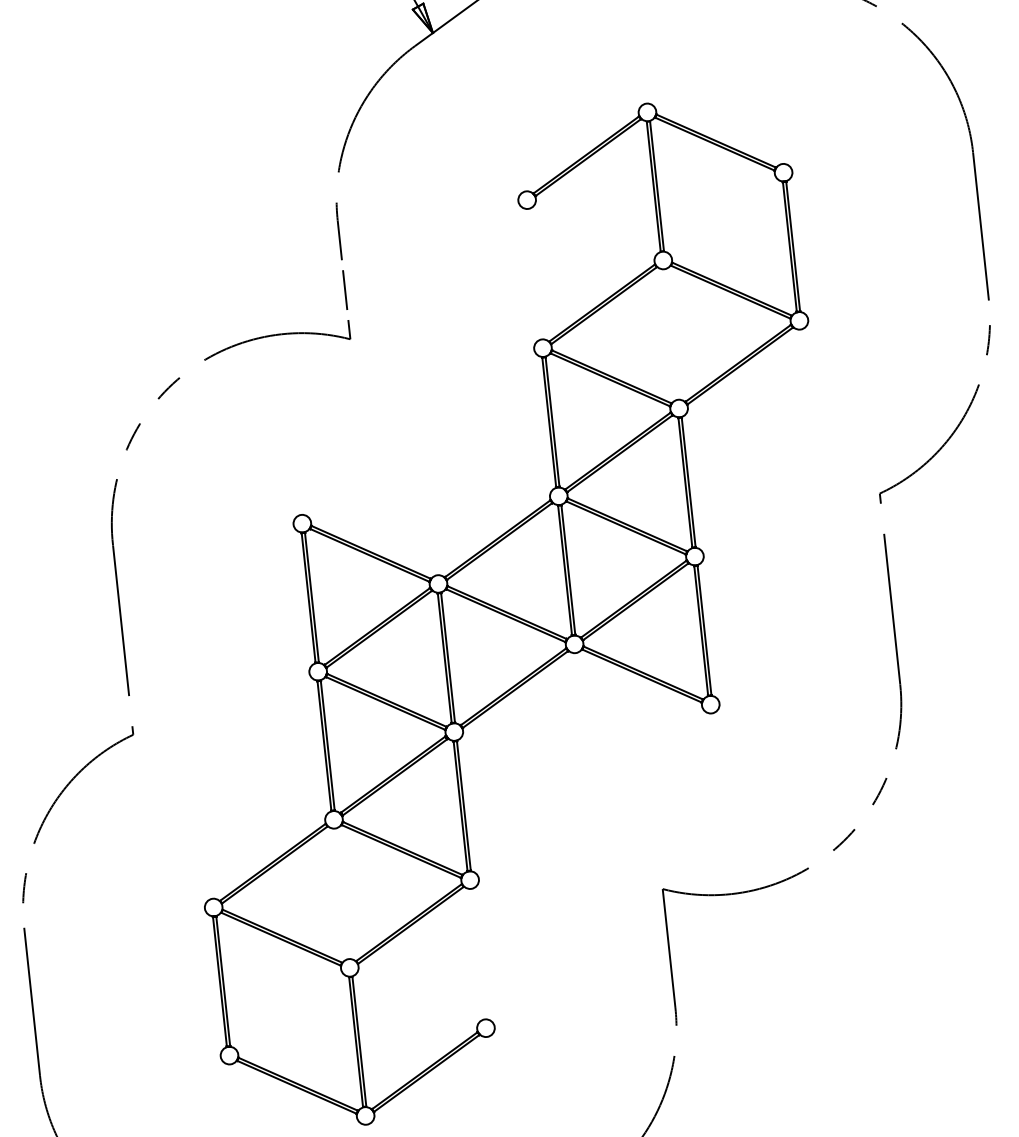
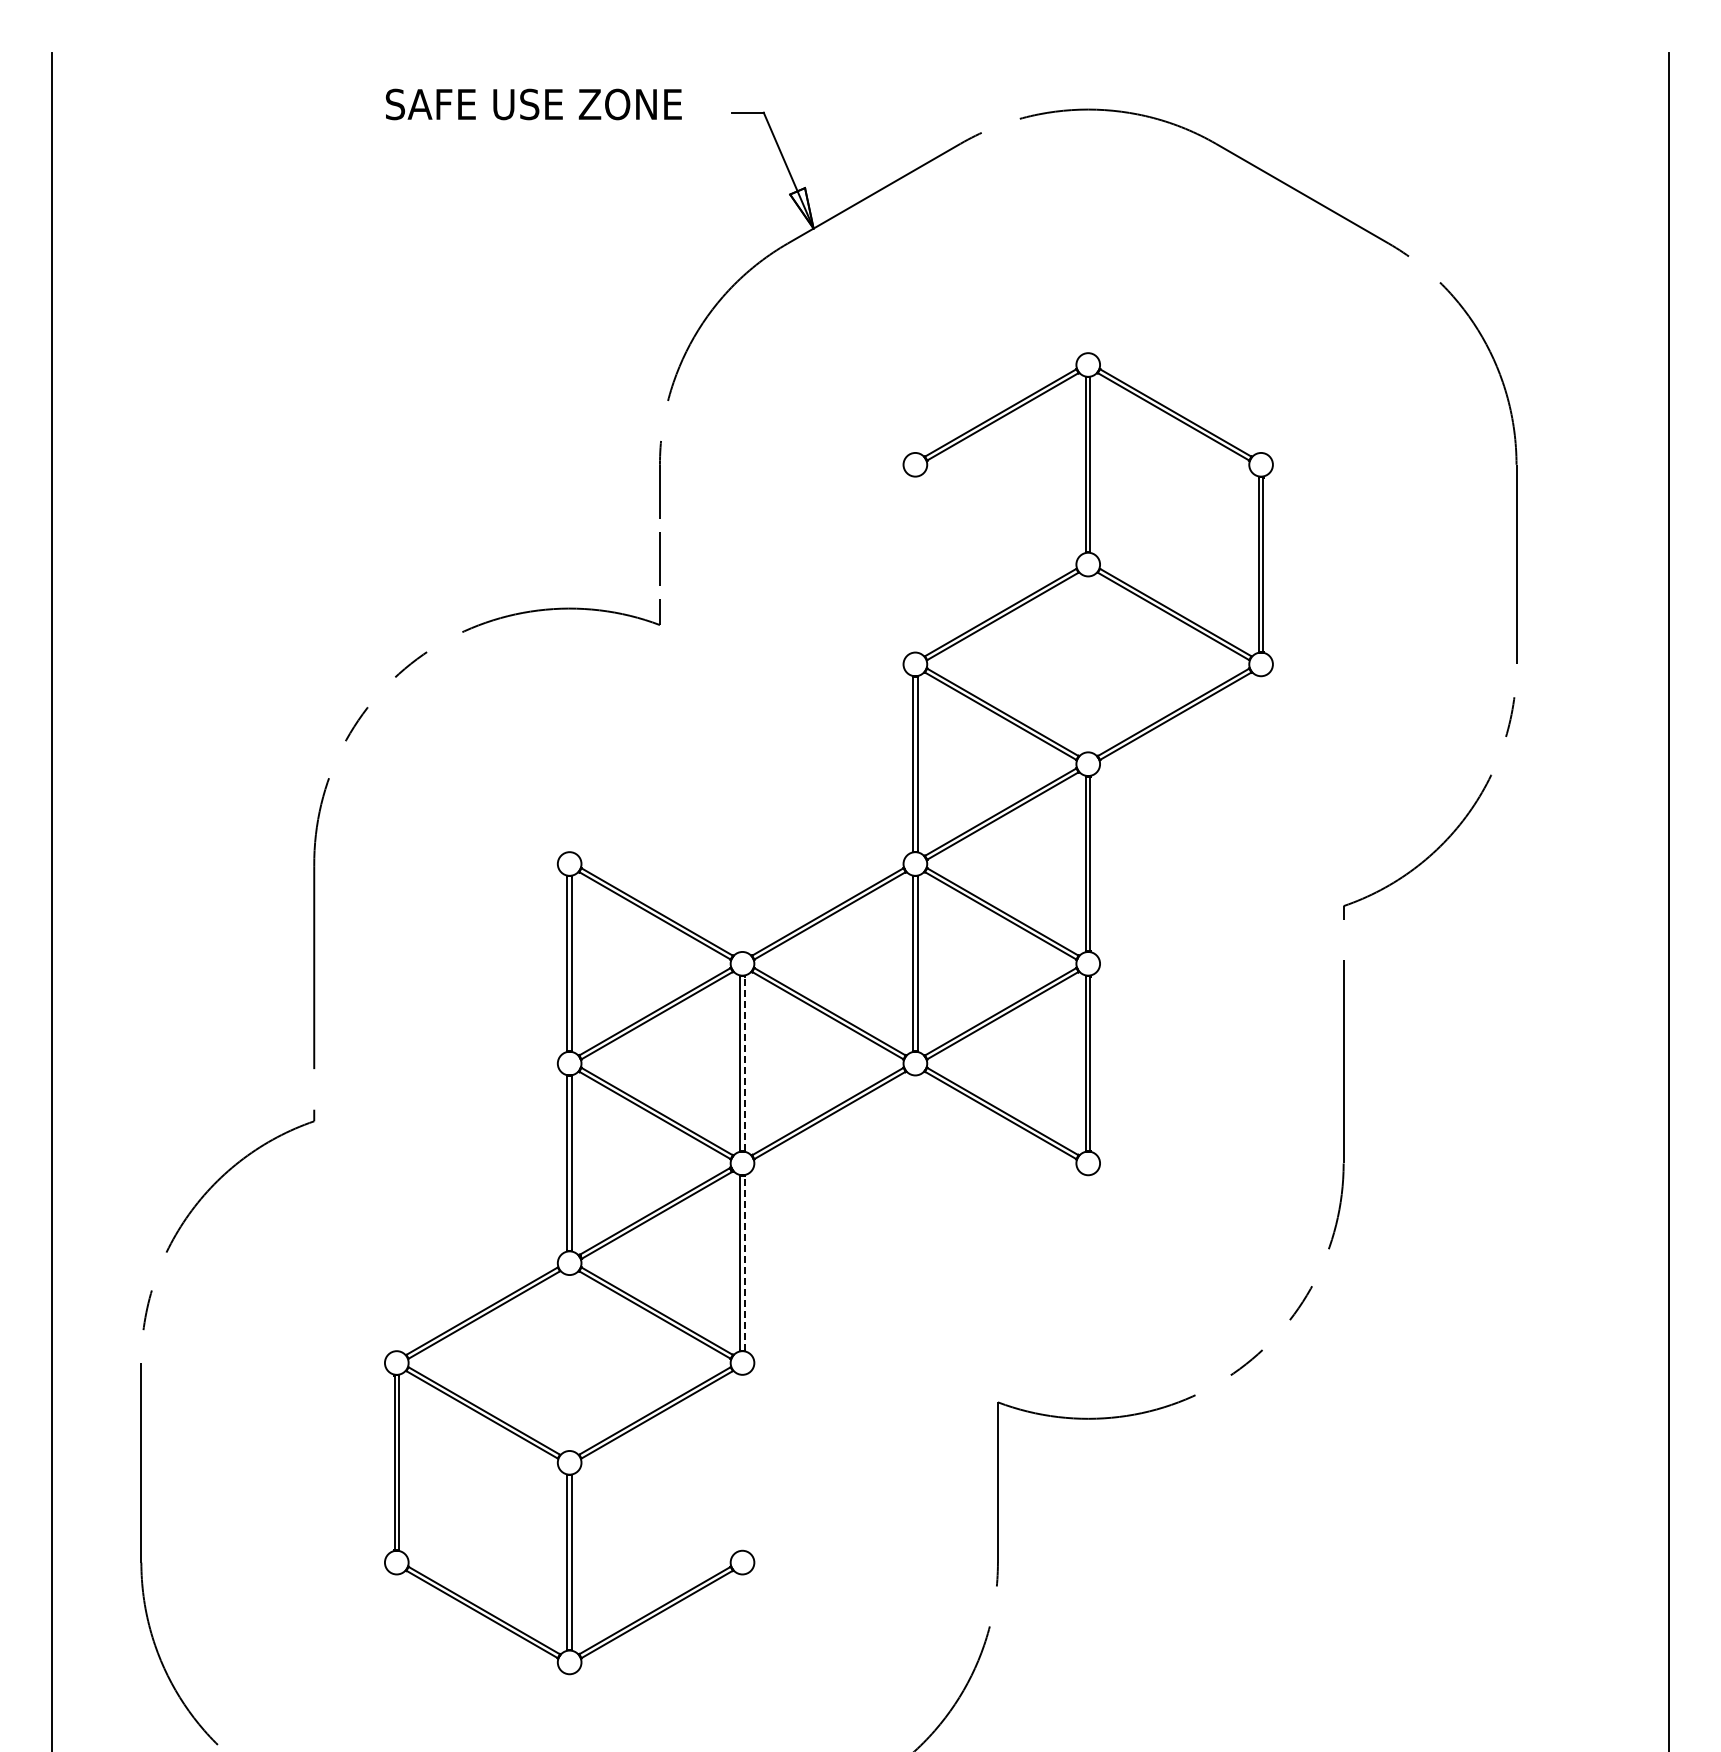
line: (447, 657) -> (744, 1063), solid -> dashed
line: (463, 805) -> (744, 1262), solid -> dashed

